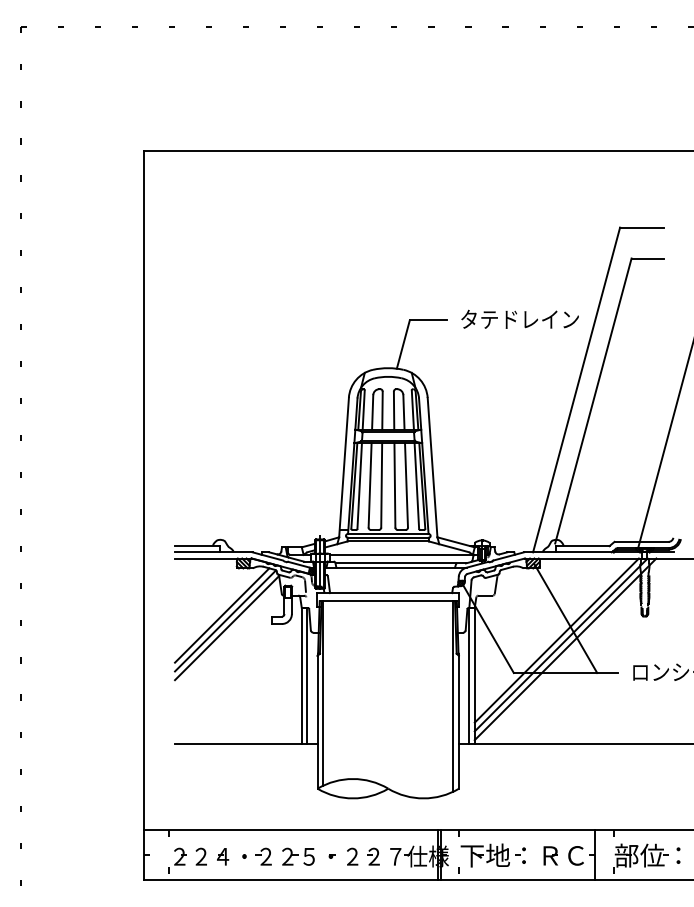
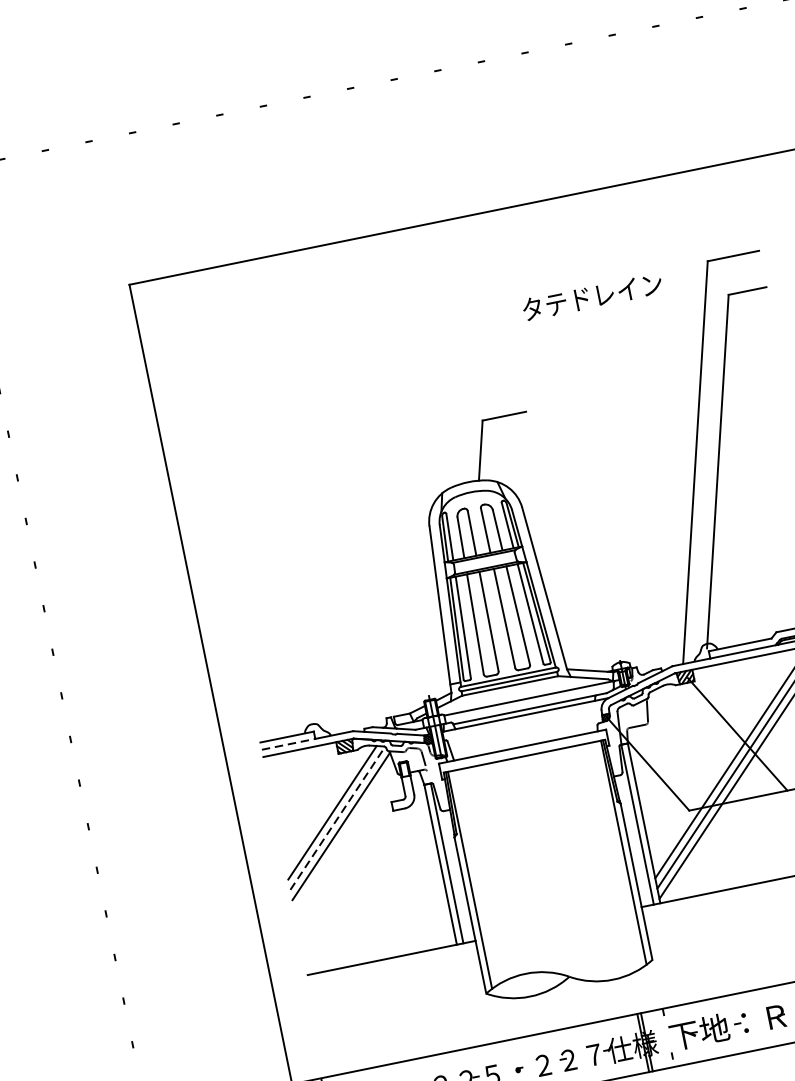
text: (519, 318) -> (591, 295), moved
line: (197, 552) -> (288, 744), solid -> dashed
line: (225, 620) -> (337, 817), solid -> dashed

